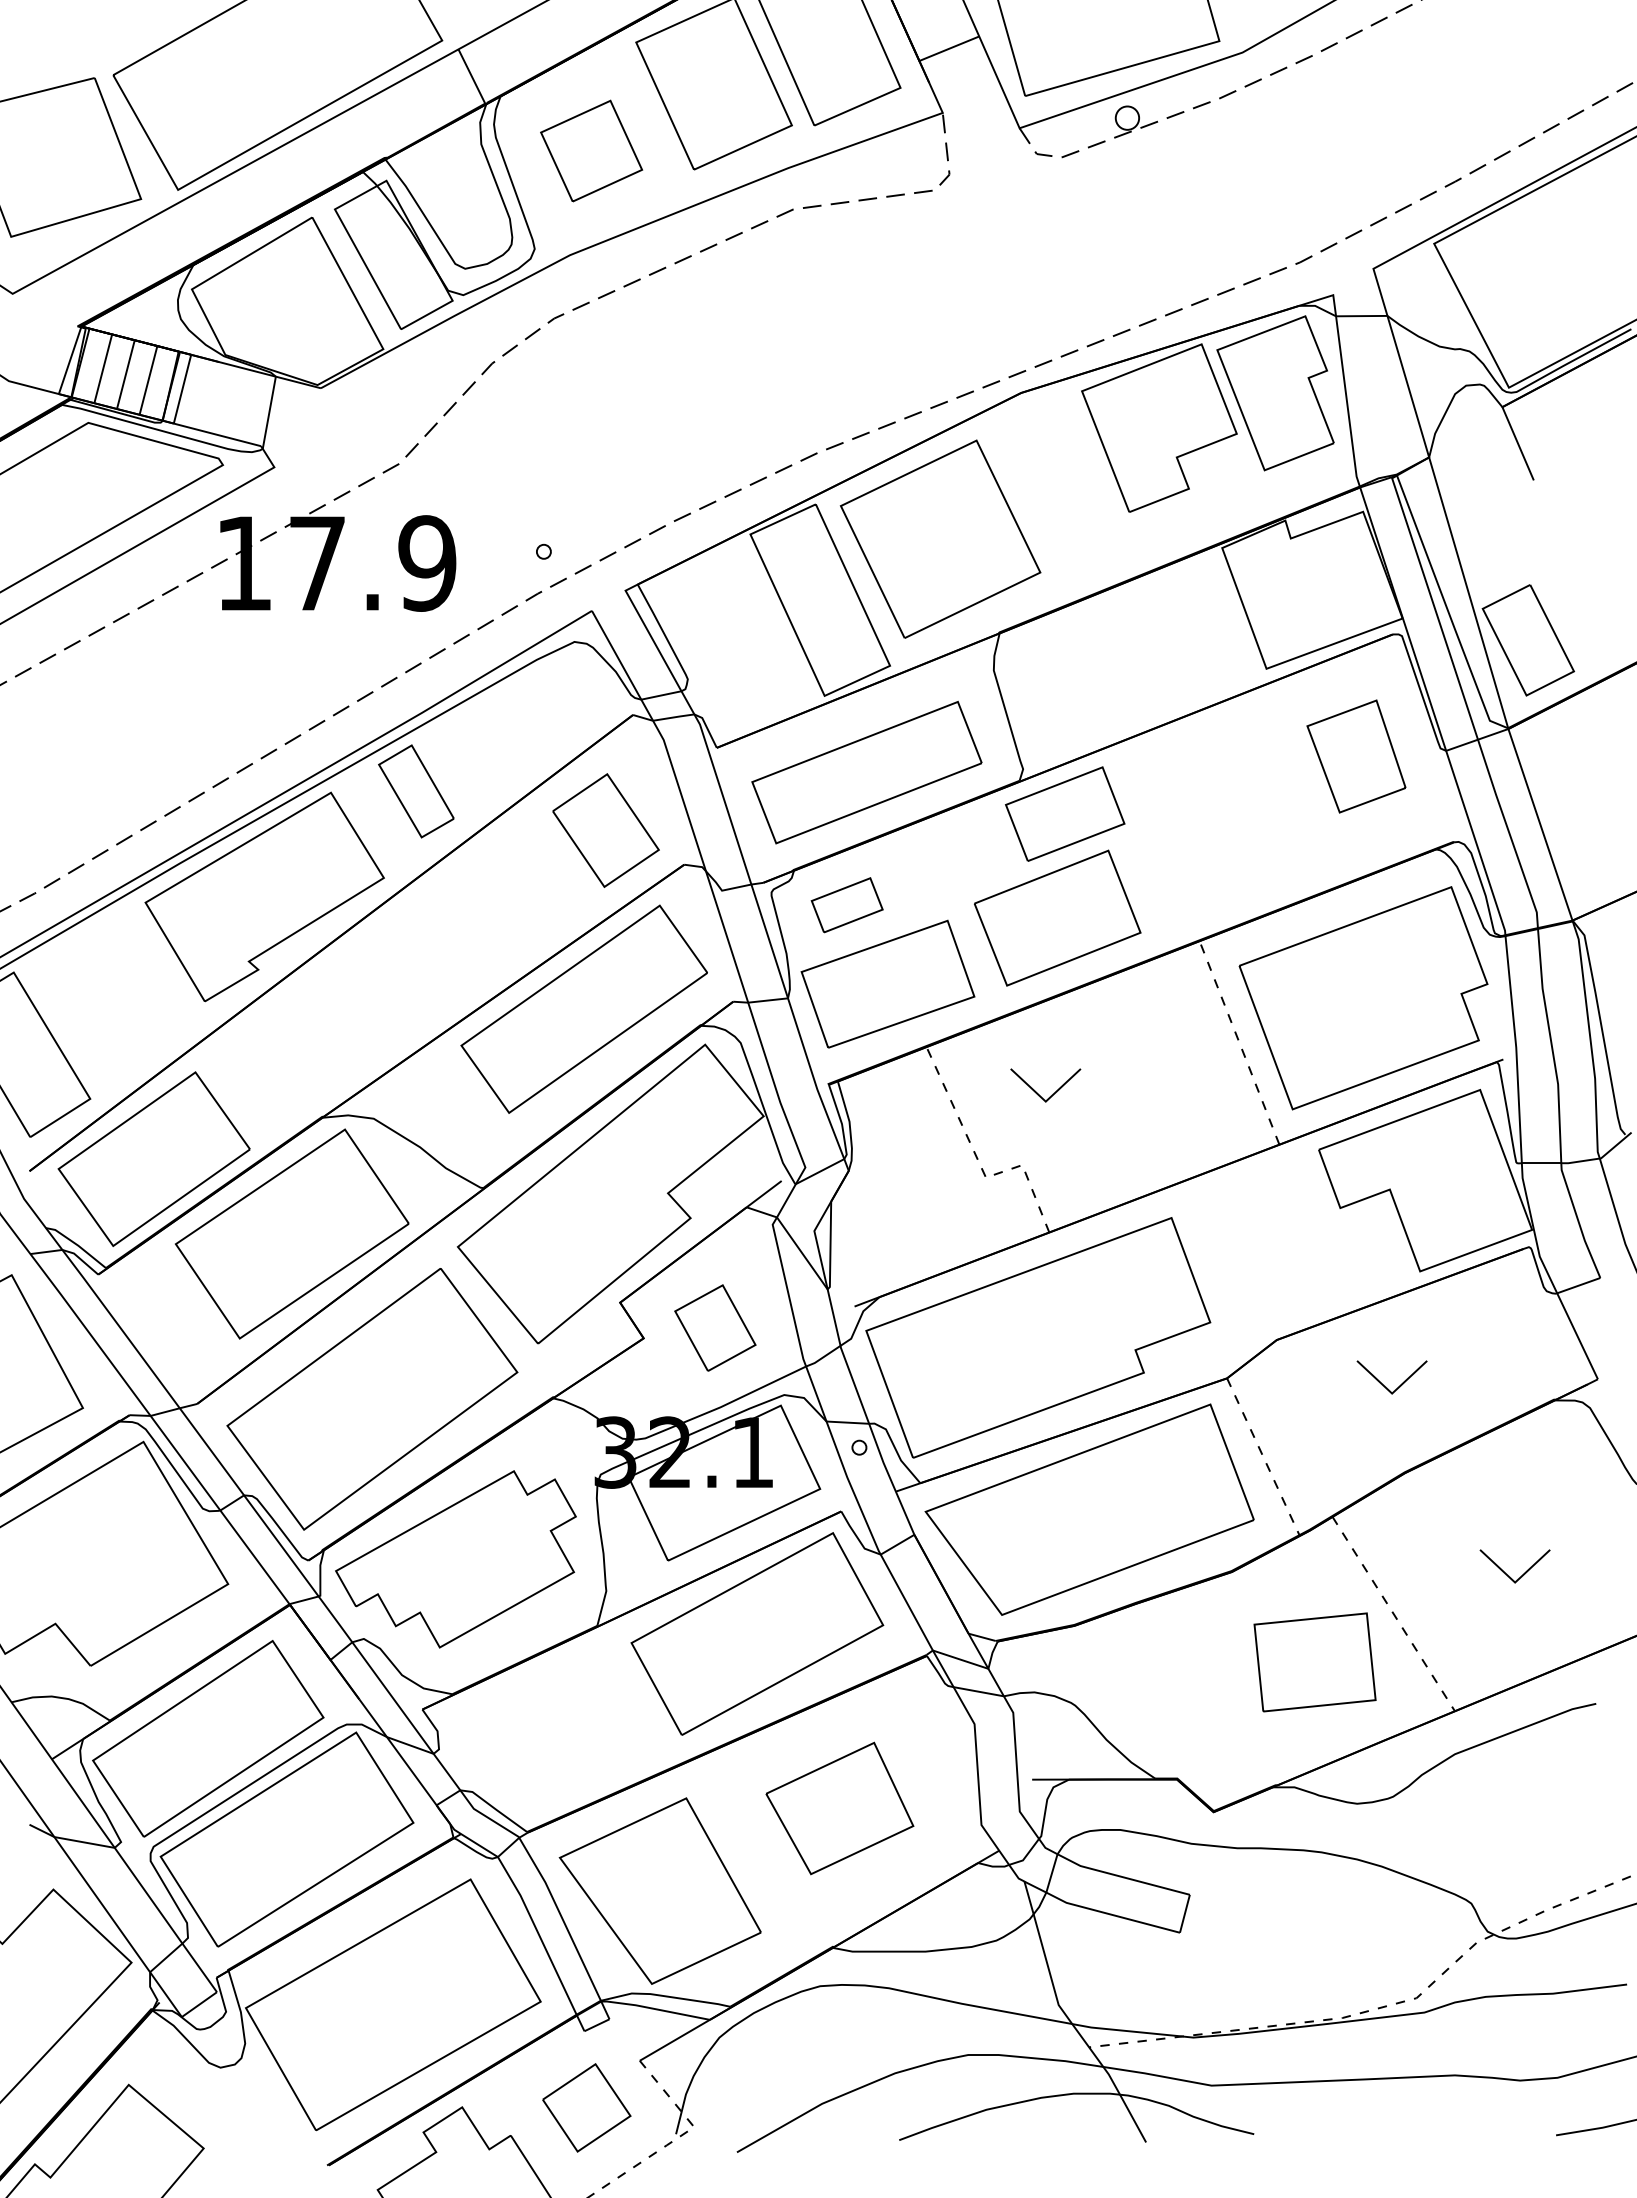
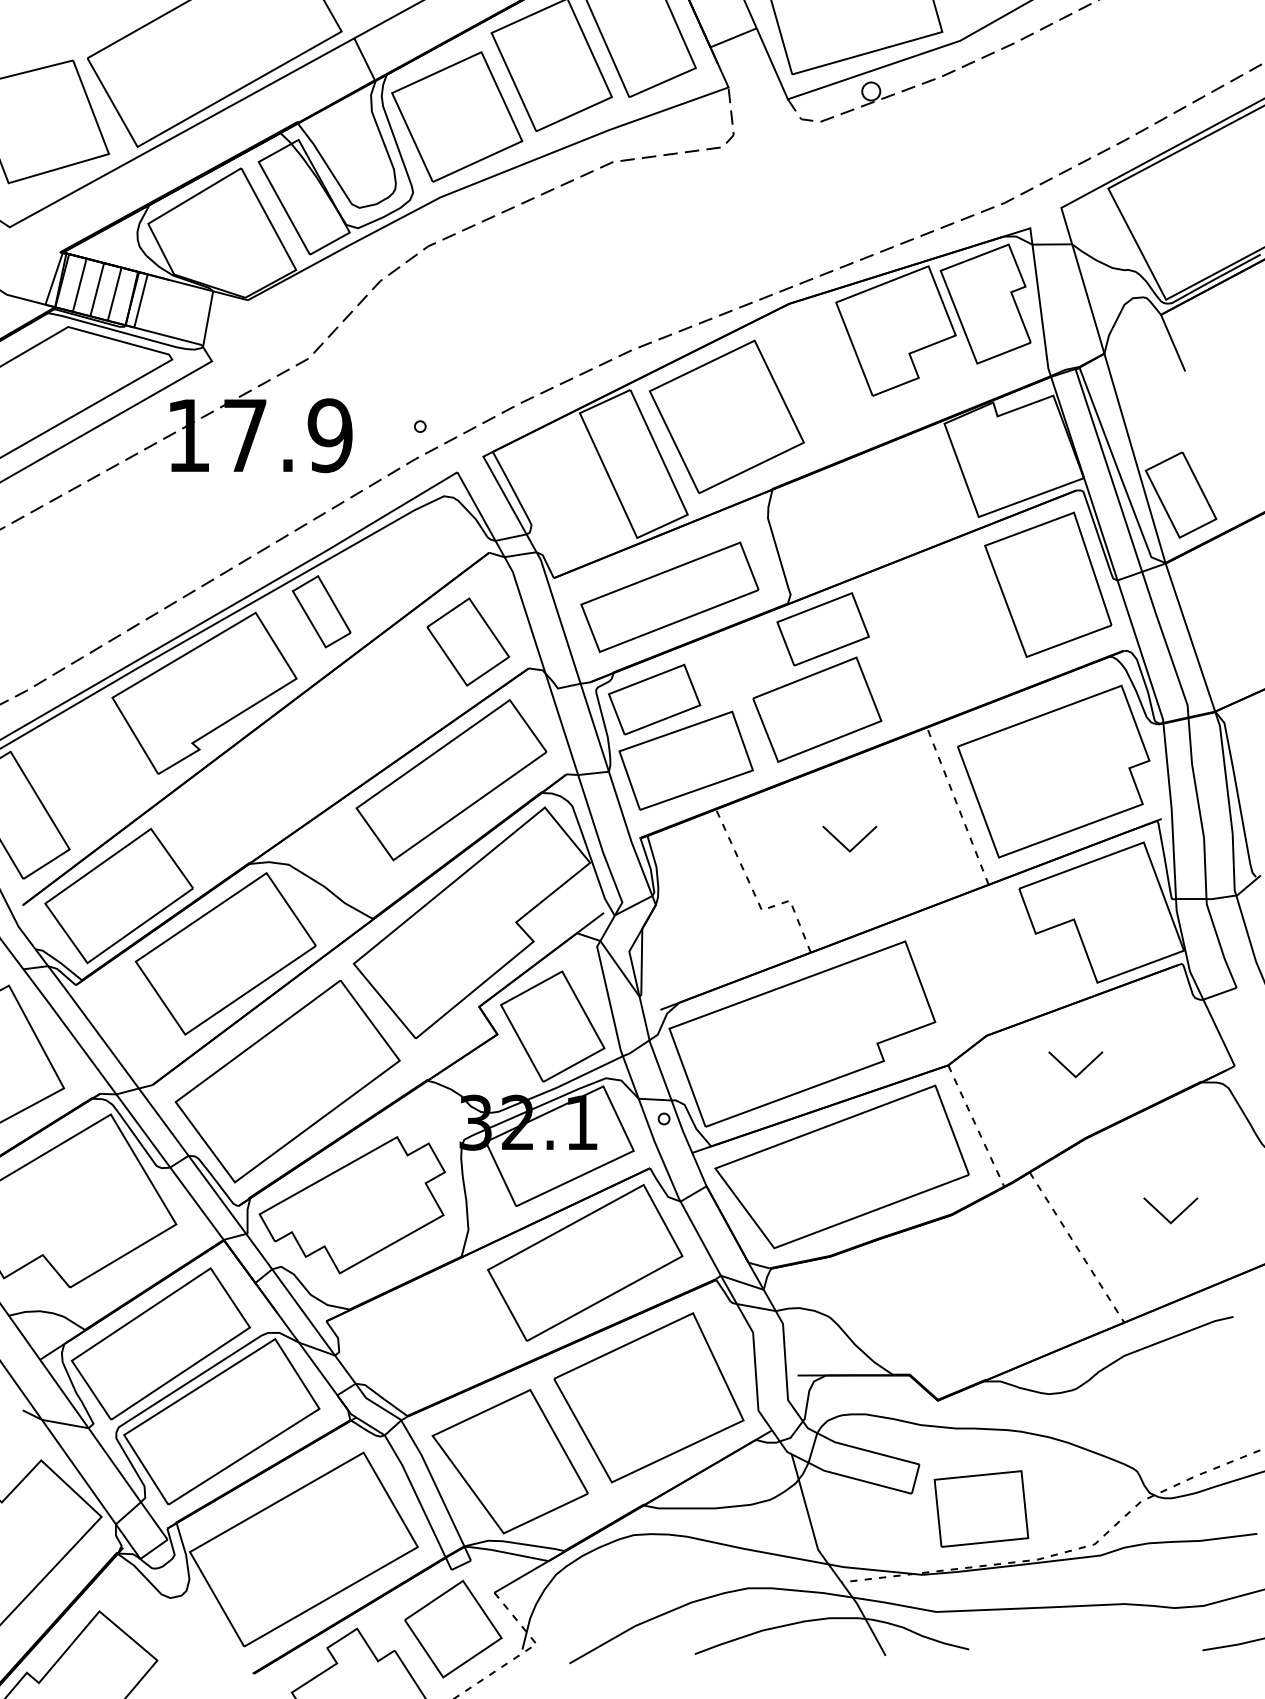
part: (591, 150) -> (457, 116), size x1.67
part: (1356, 756) -> (1048, 584), size x1.67
part: (847, 905) -> (654, 699), size x1.67
part: (1037, 1092) -> (843, 844), moved
part: (715, 1327) -> (552, 1026), size x1.67
part: (1314, 1662) -> (981, 1509), moved
part: (839, 1808) -> (648, 1397), size x1.67
part: (586, 2107) -> (453, 1628), size x1.43

